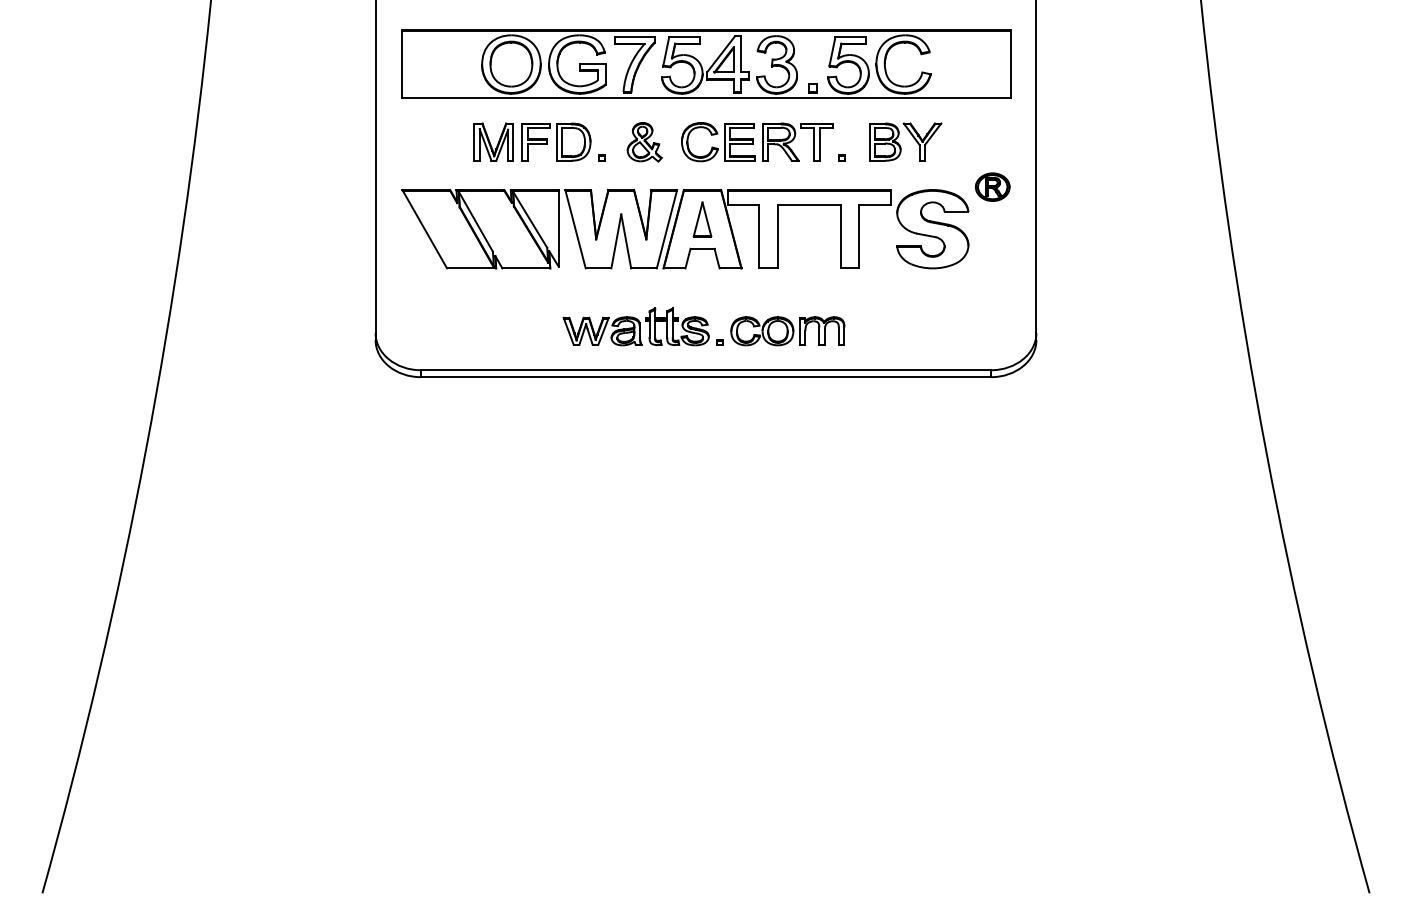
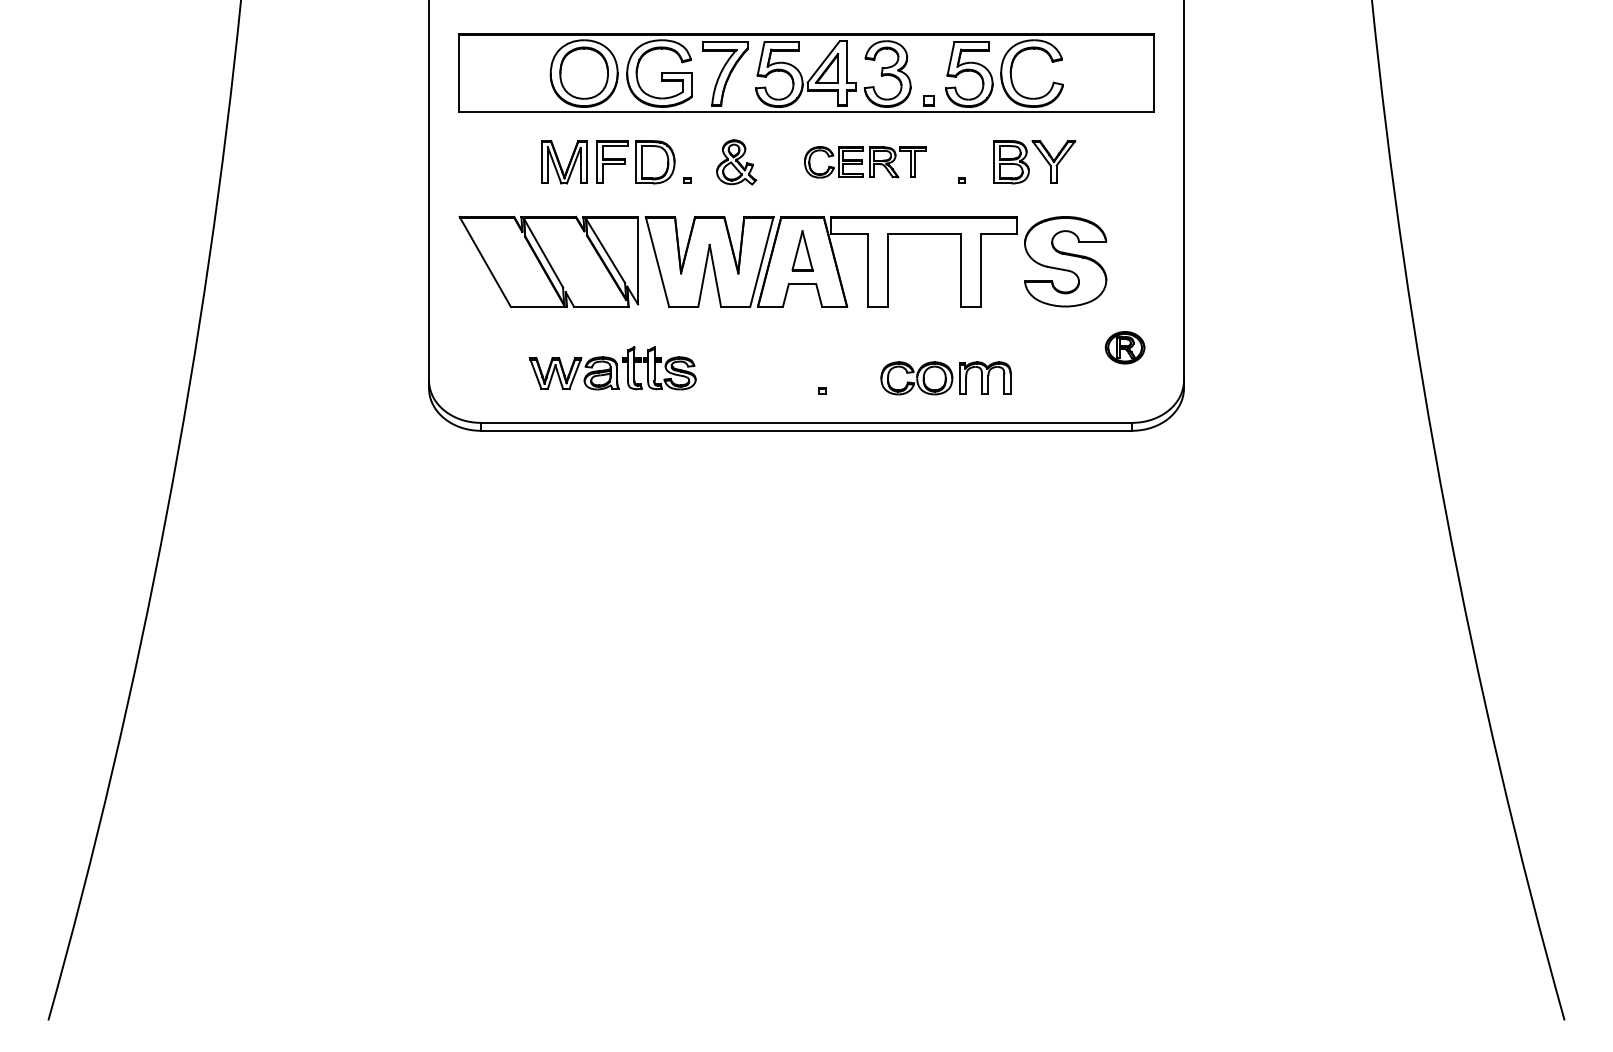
part: (757, 142) -> (865, 162), size x0.7
part: (992, 186) -> (1124, 347), moved
part: (635, 327) -> (612, 368), moved
part: (787, 331) -> (945, 378), moved

